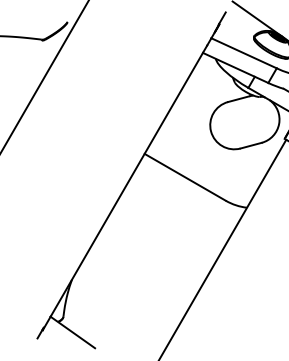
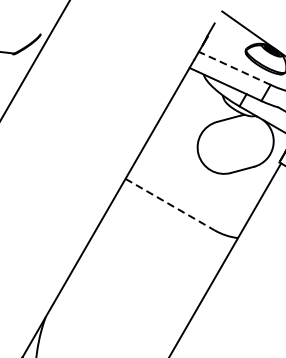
line: (244, 53) -> (235, 68), solid -> dashed
line: (185, 177) -> (170, 204), solid -> dashed

